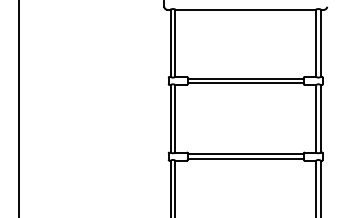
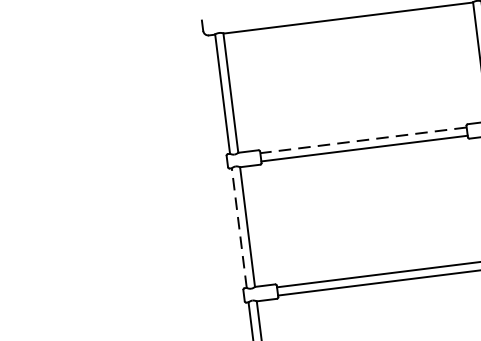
line: (245, 78) -> (363, 140), solid -> dashed
line: (170, 118) -> (238, 227), solid -> dashed

